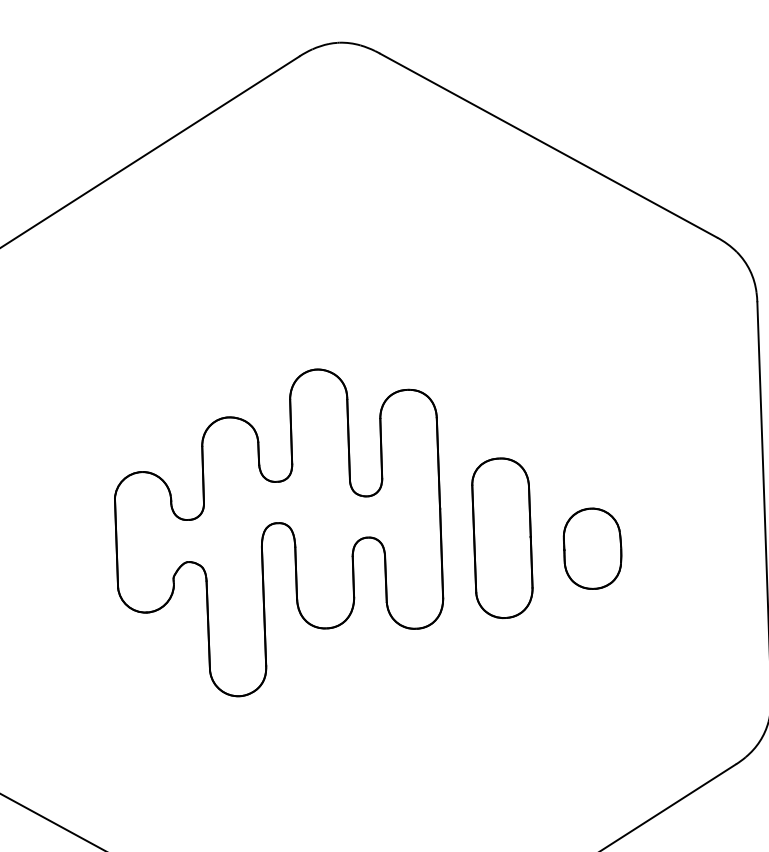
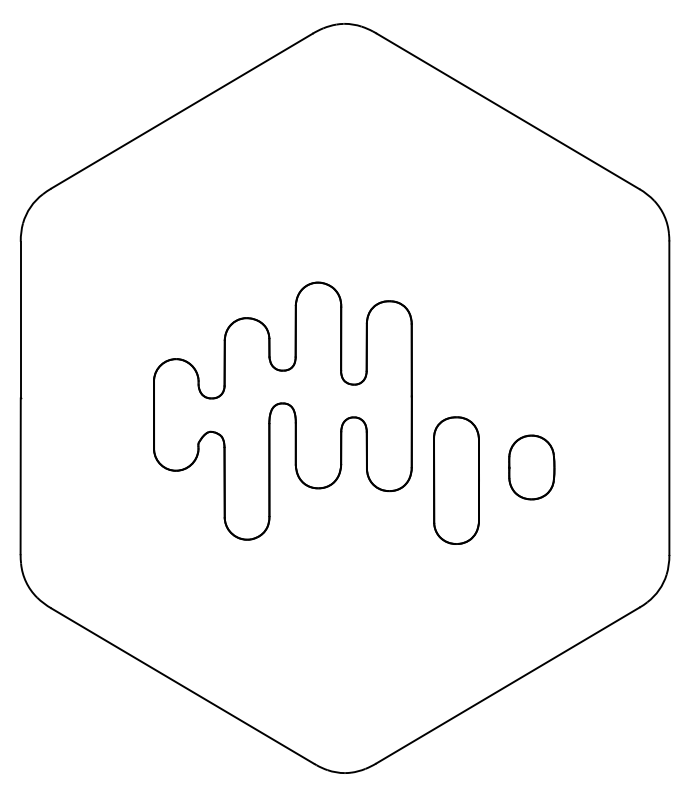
part: (502, 538) -> (456, 480), moved
part: (592, 548) -> (531, 467), moved

